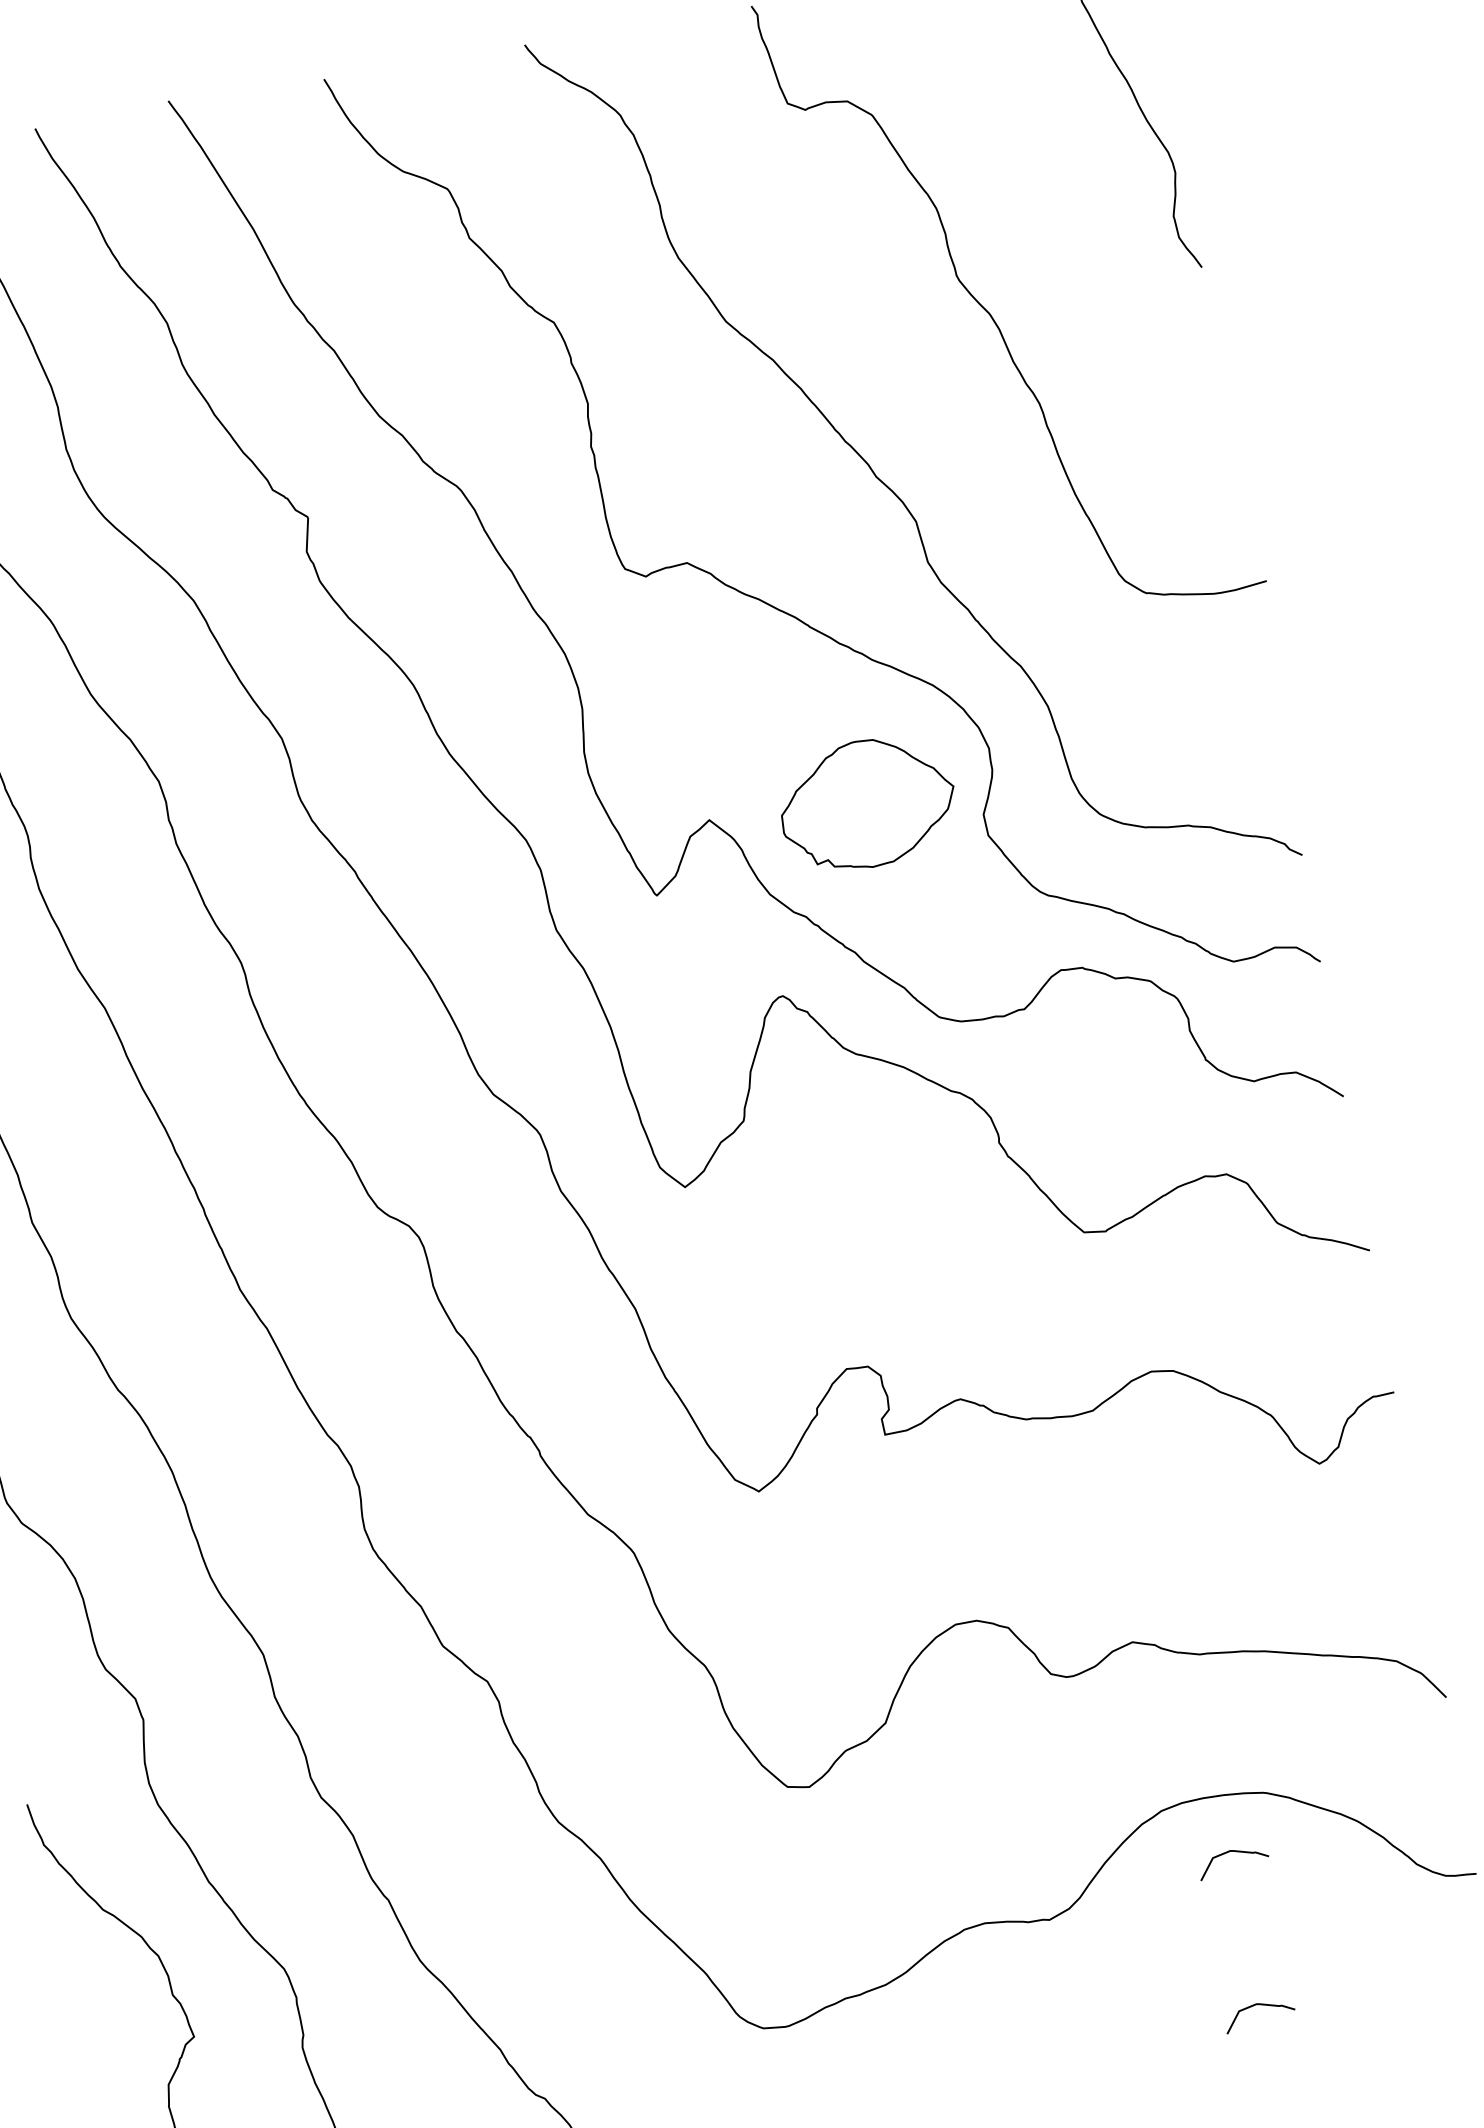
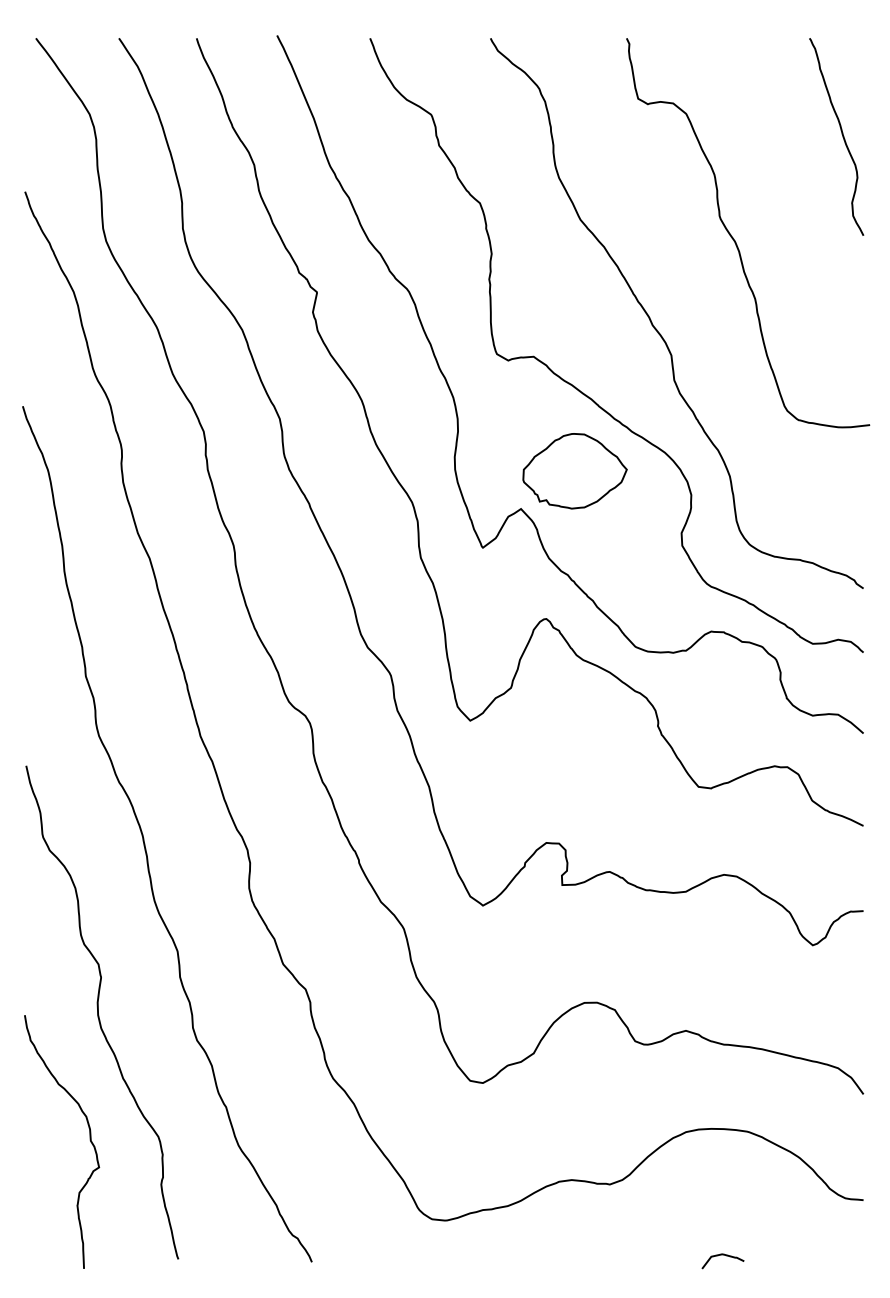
part: (866, 804) -> (574, 471), moved
curve: (1231, 1852) -> (722, 1163), removed

